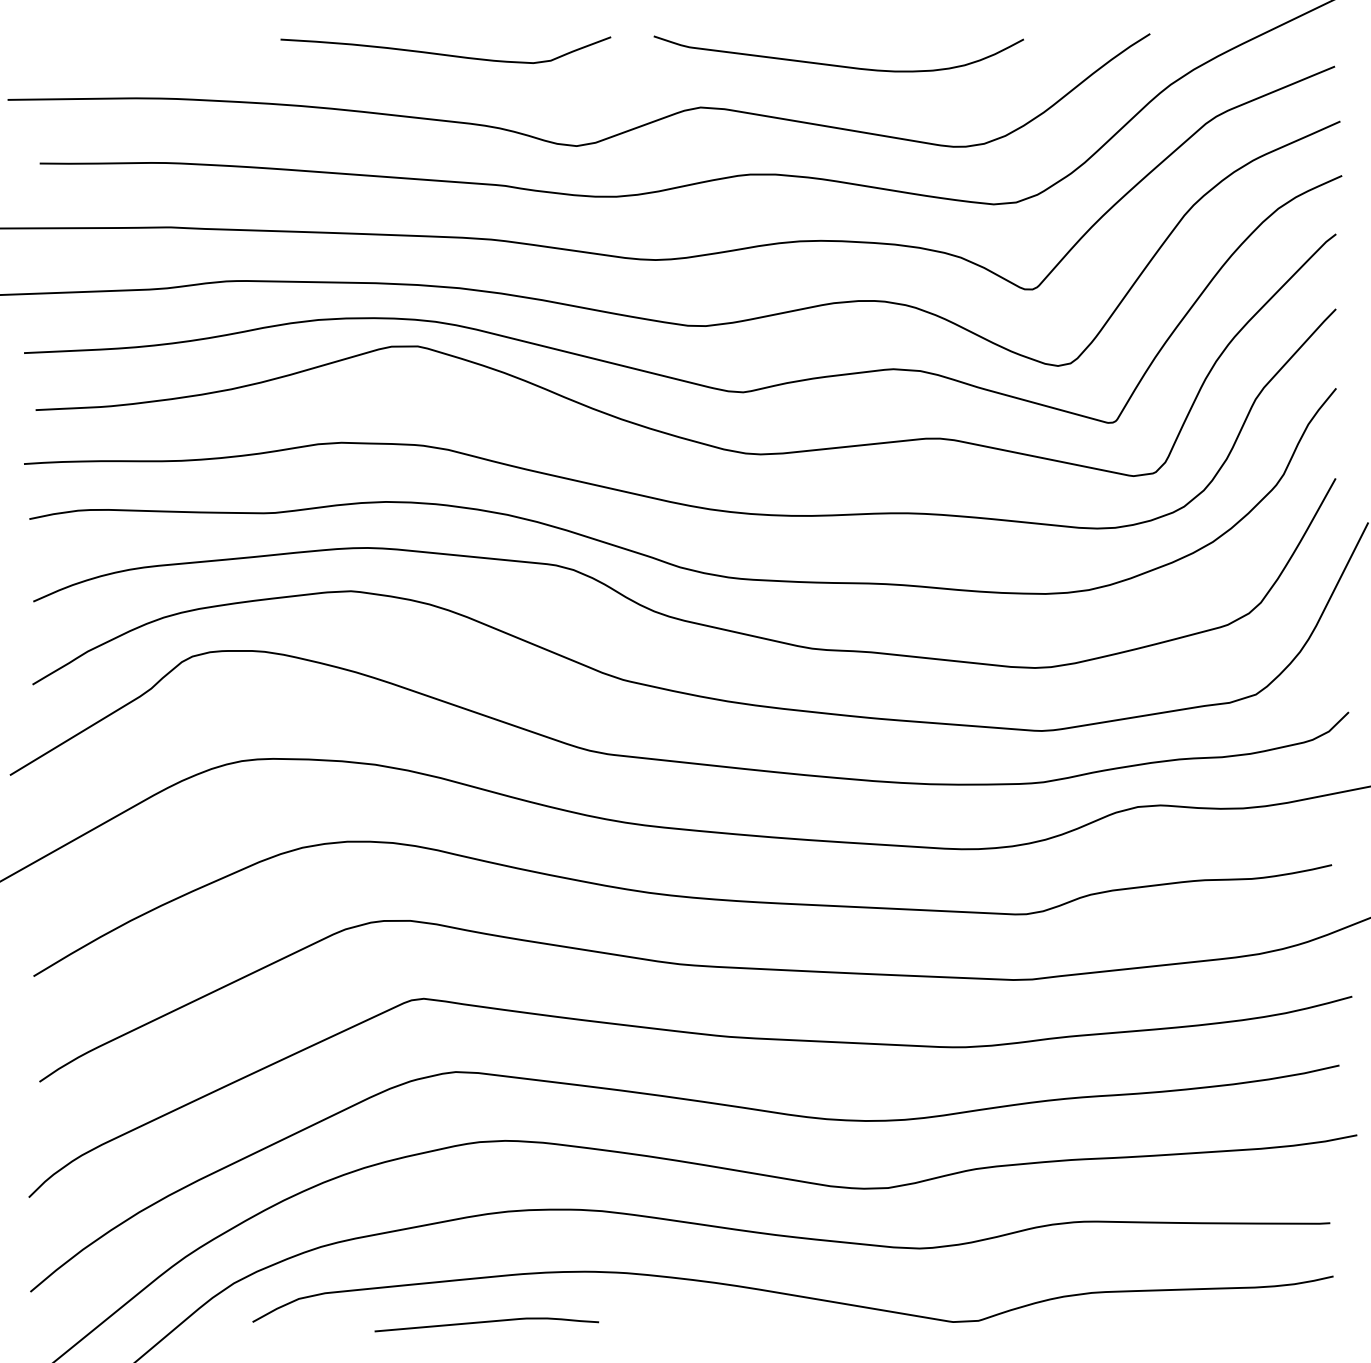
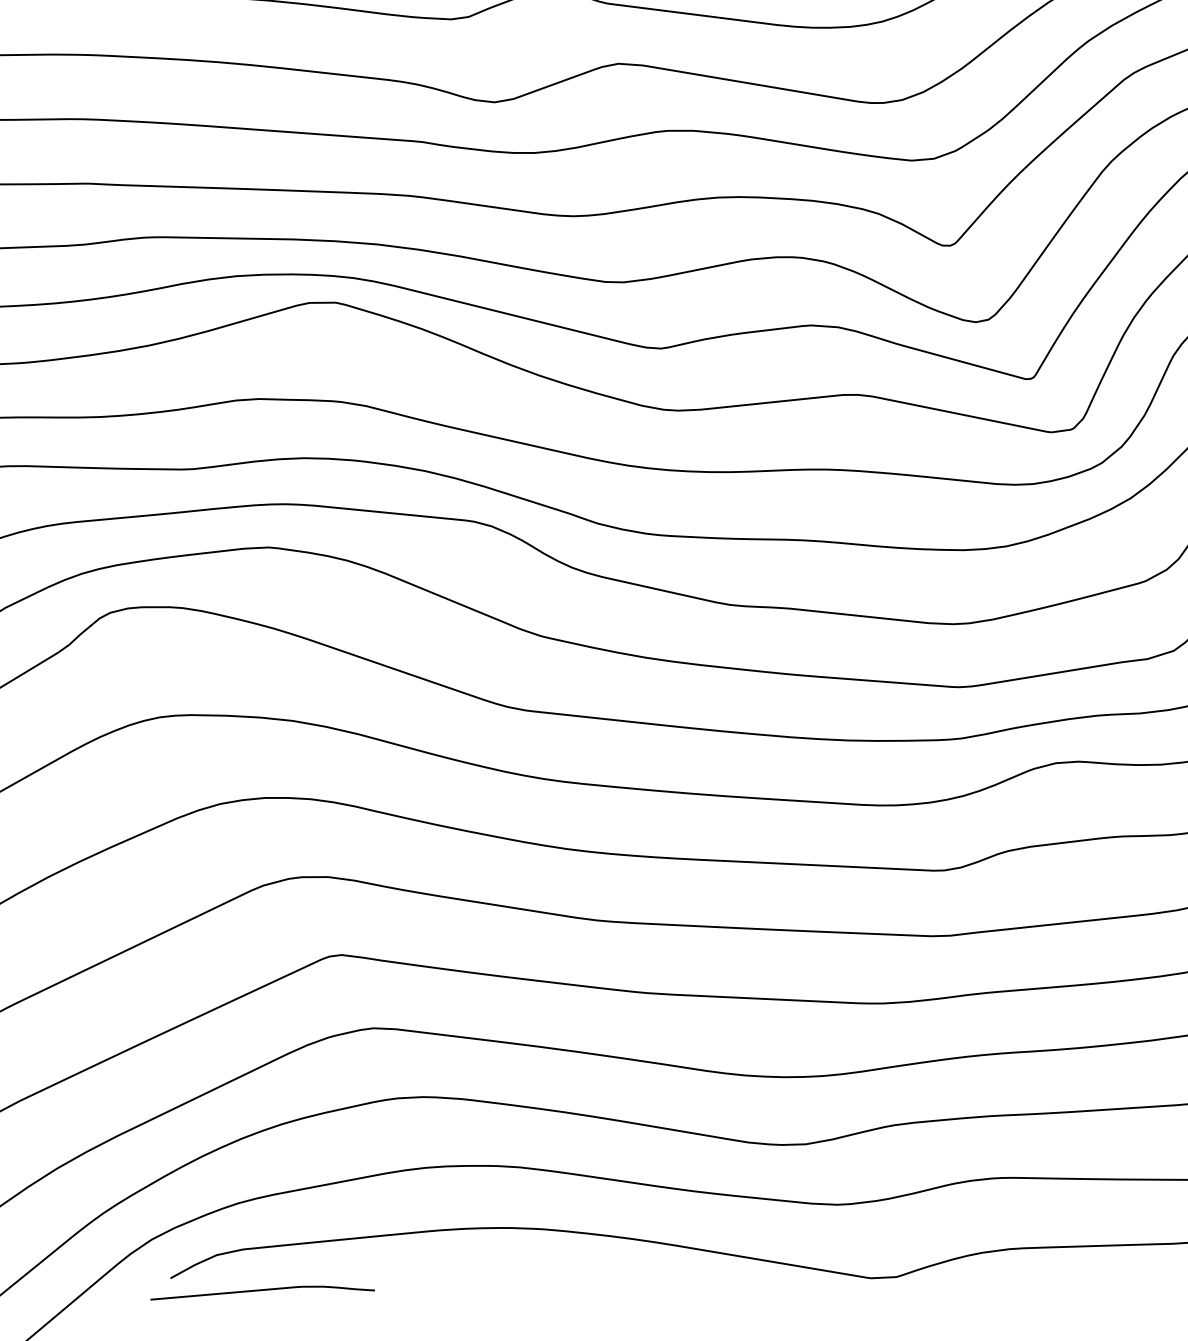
curve: (486, 1322) -> (262, 1290), moved

